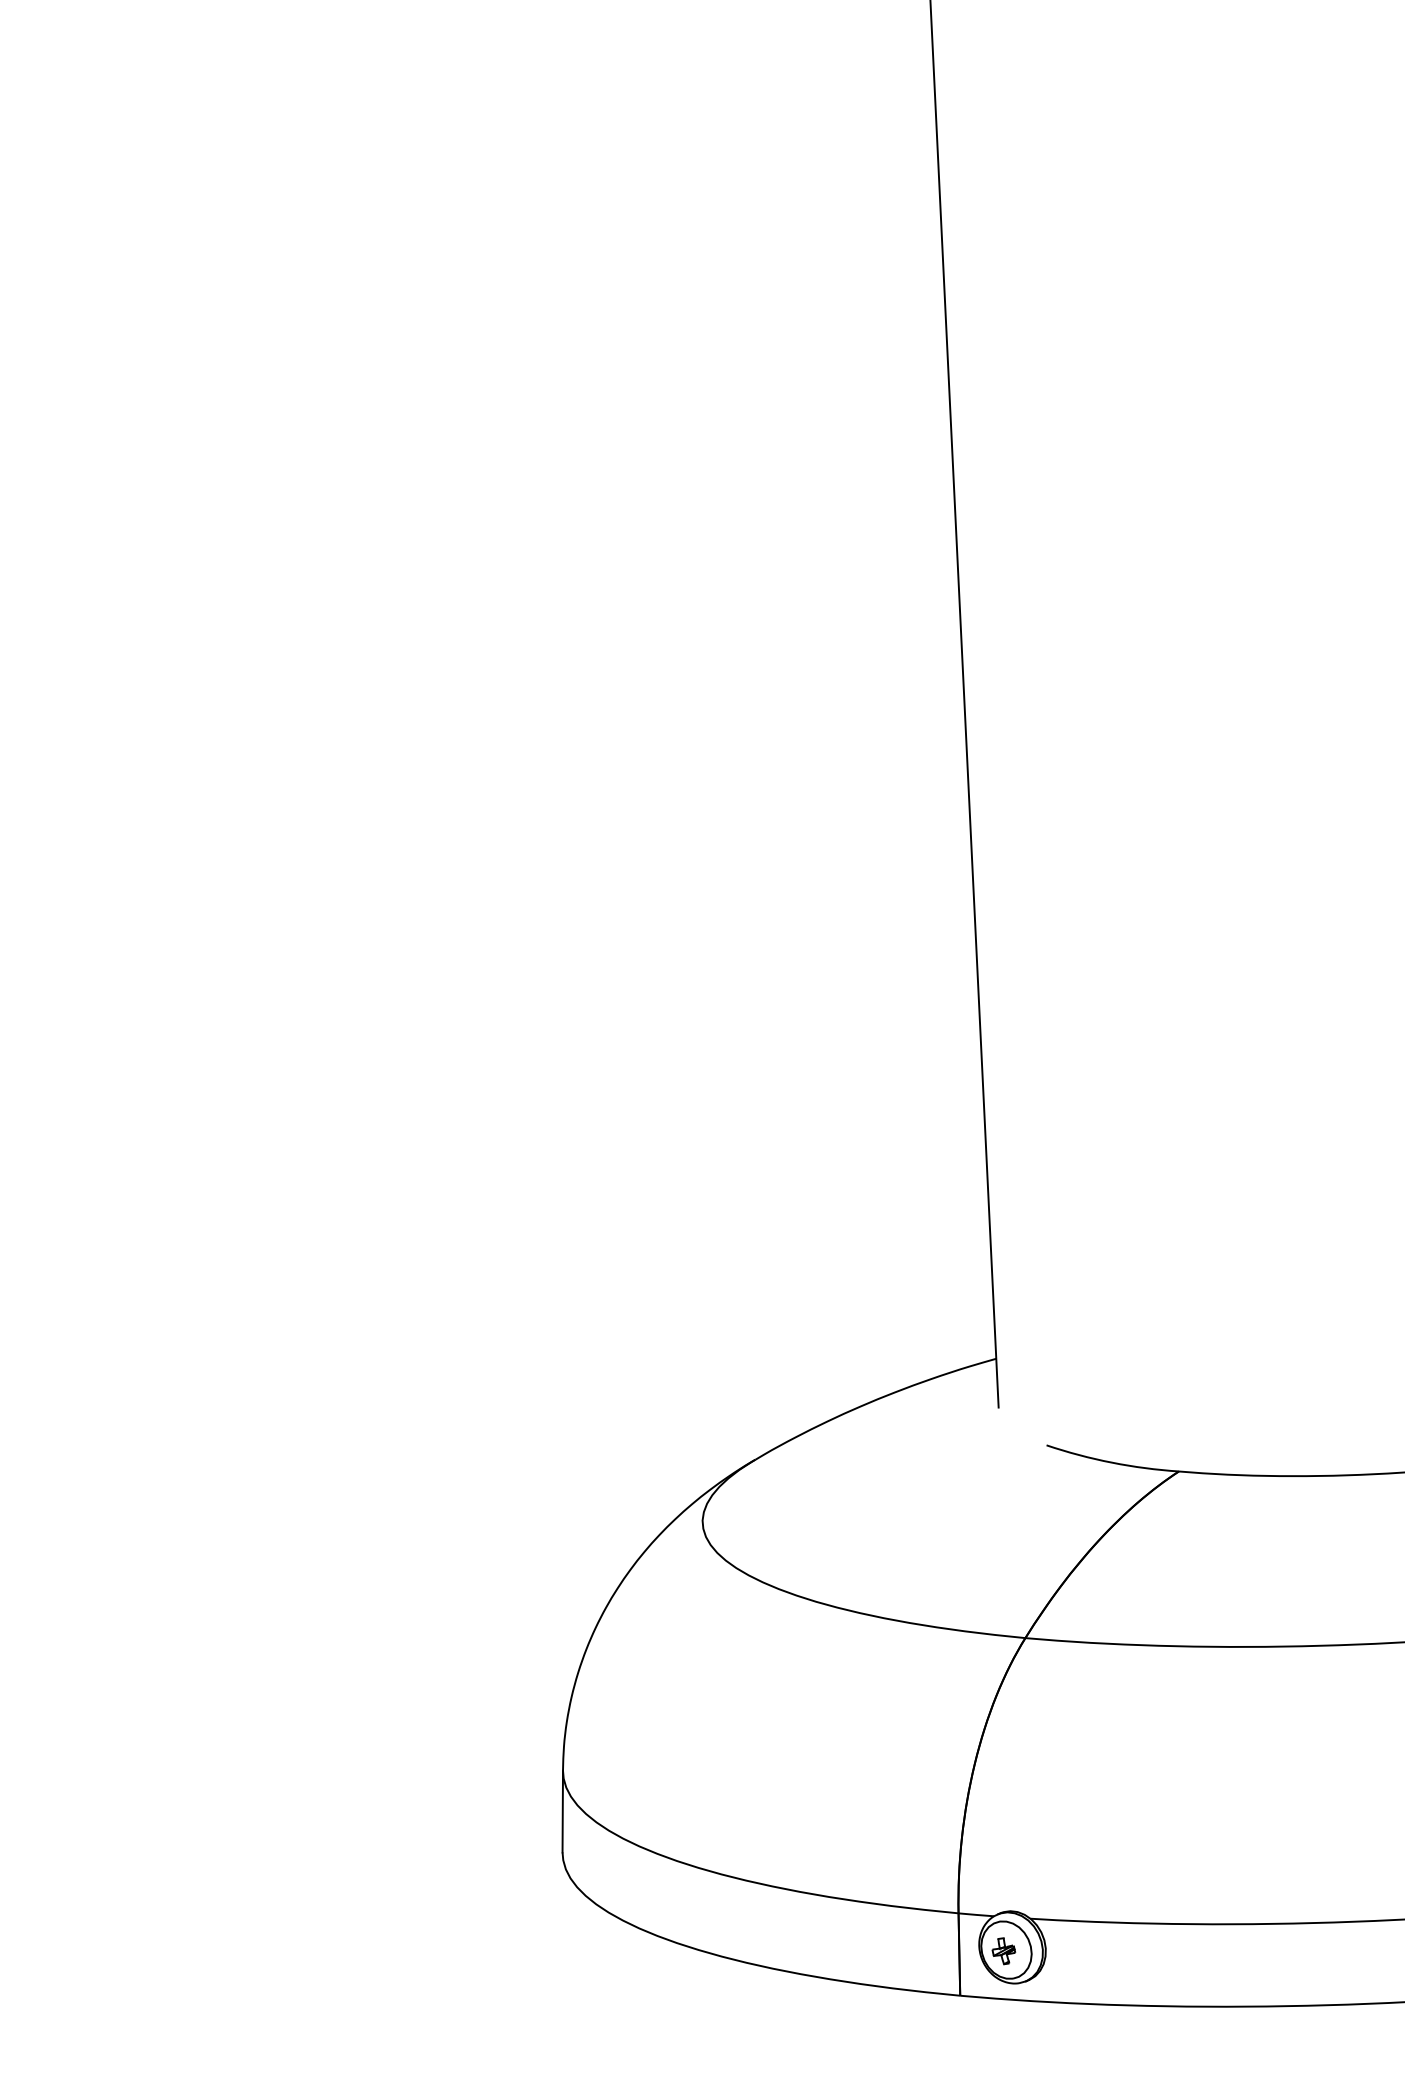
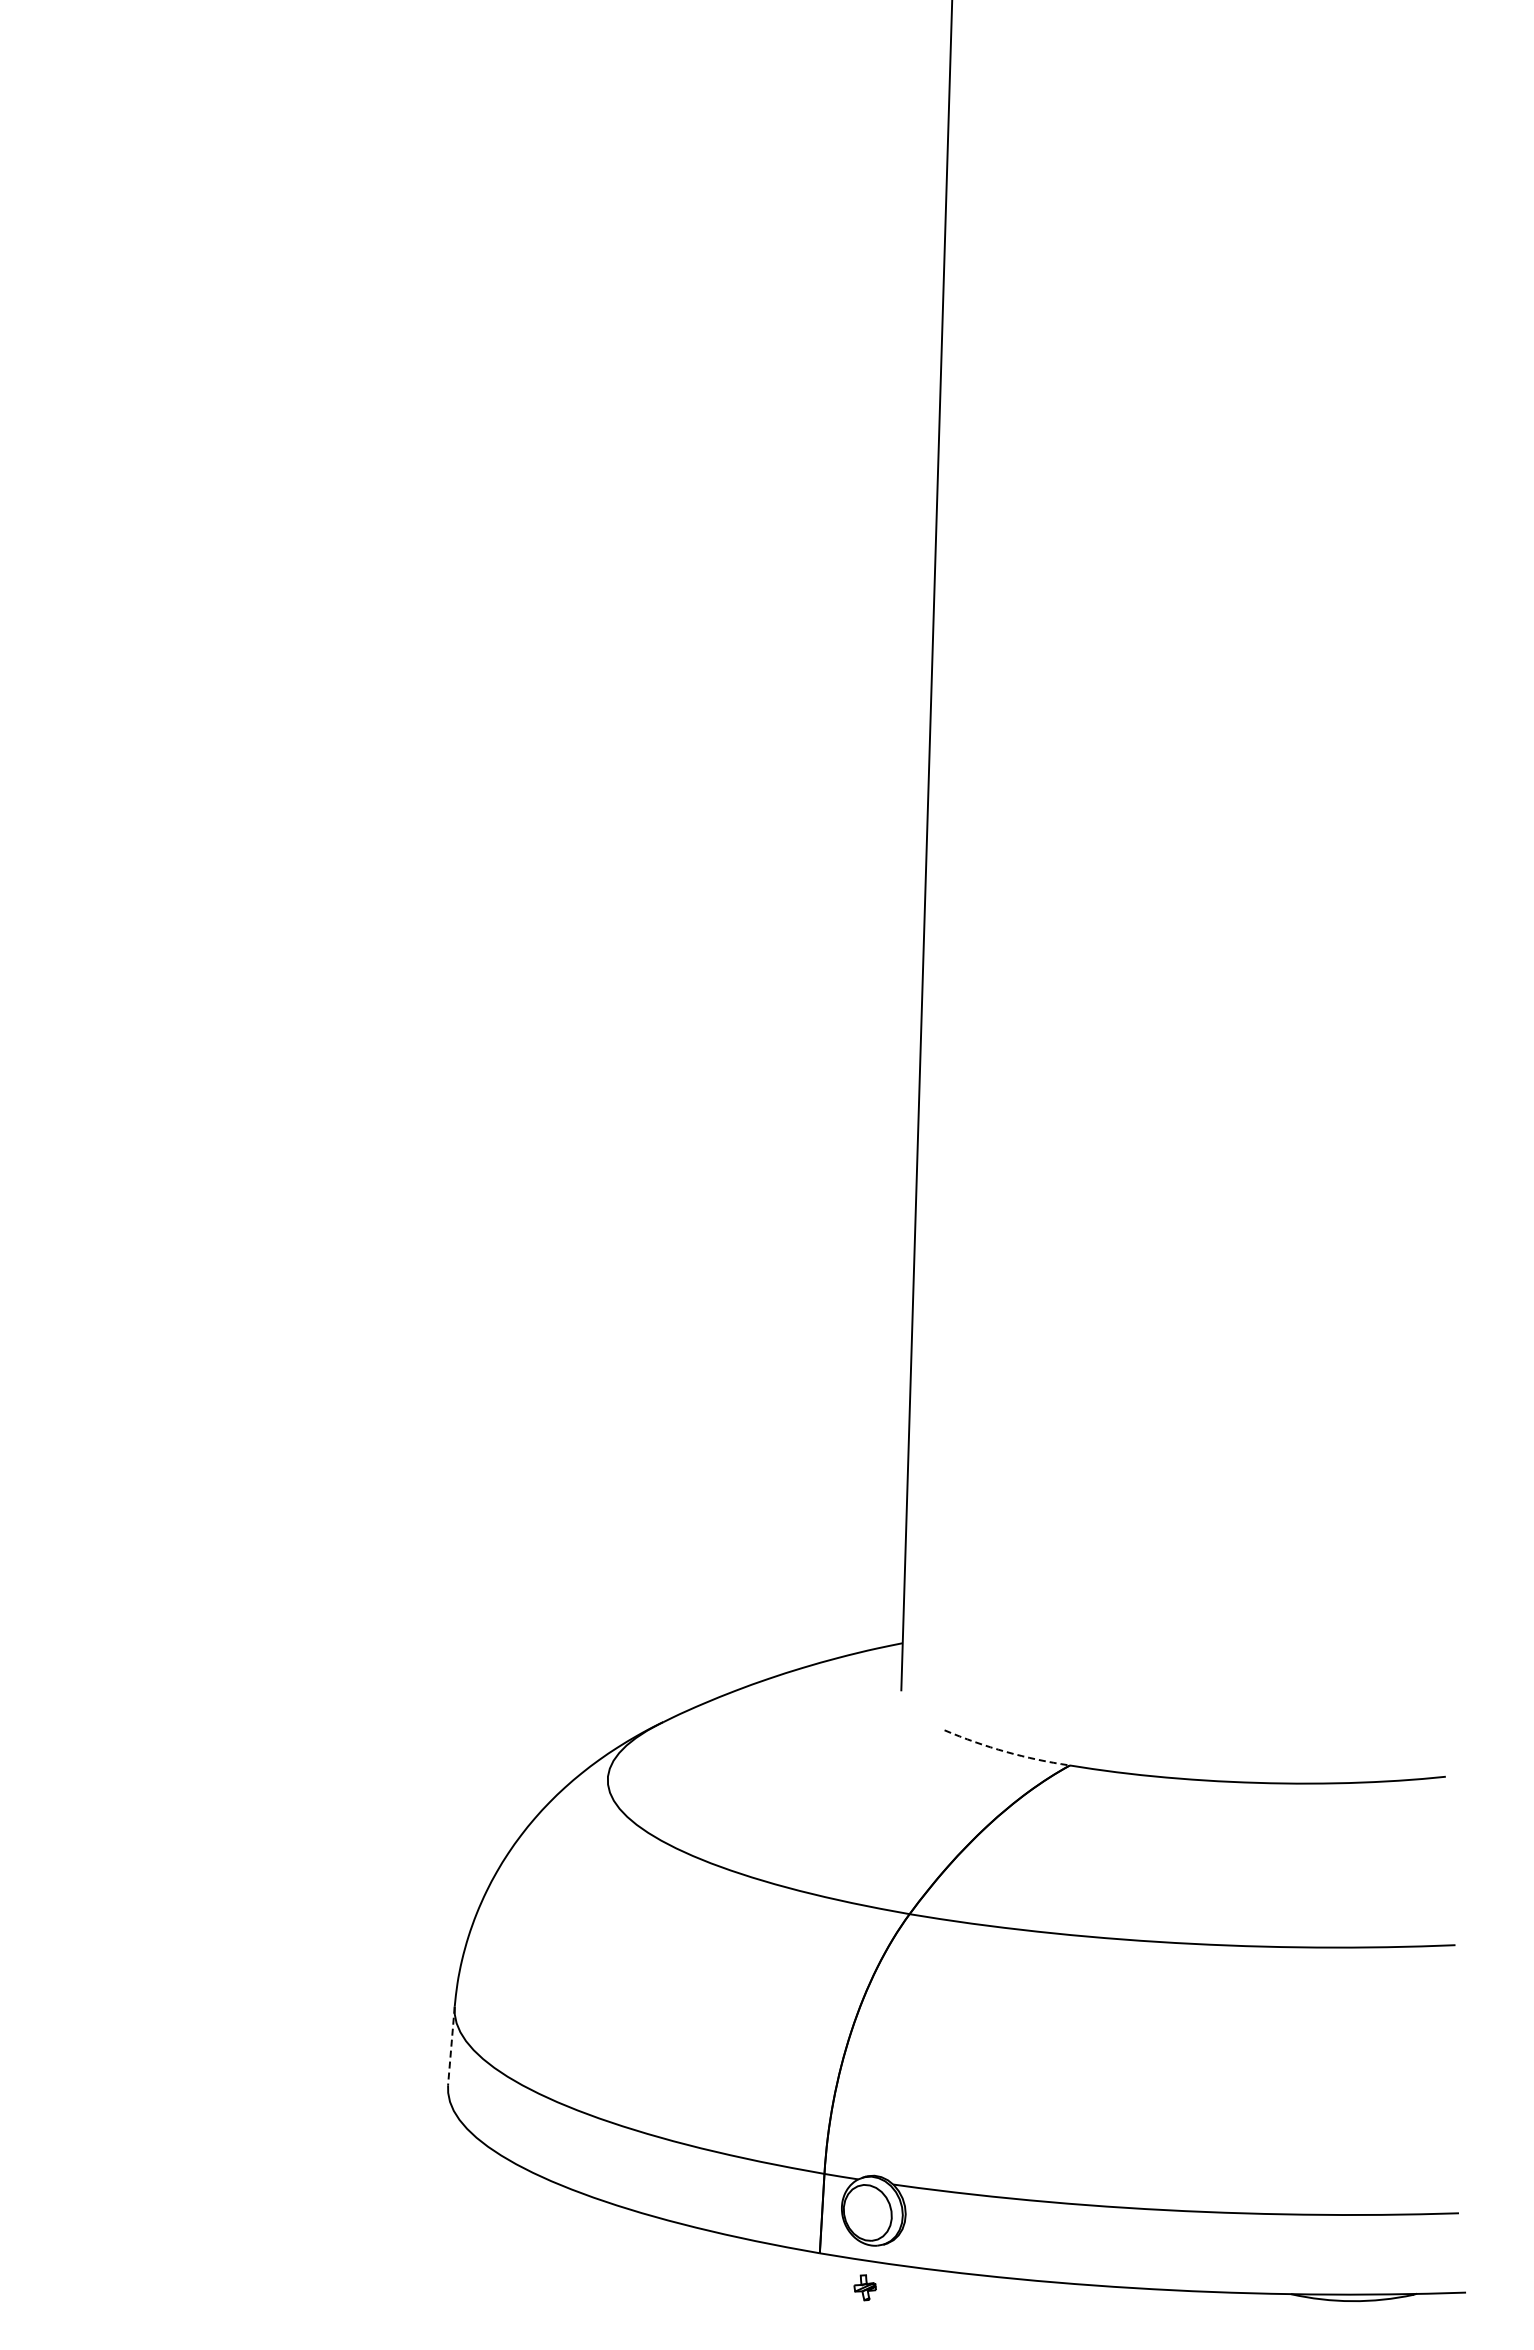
arc: (1112, 1462) -> (1006, 1751), solid -> dashed
line: (562, 1812) -> (451, 2046), solid -> dashed
part: (1003, 1950) -> (864, 2287), moved

